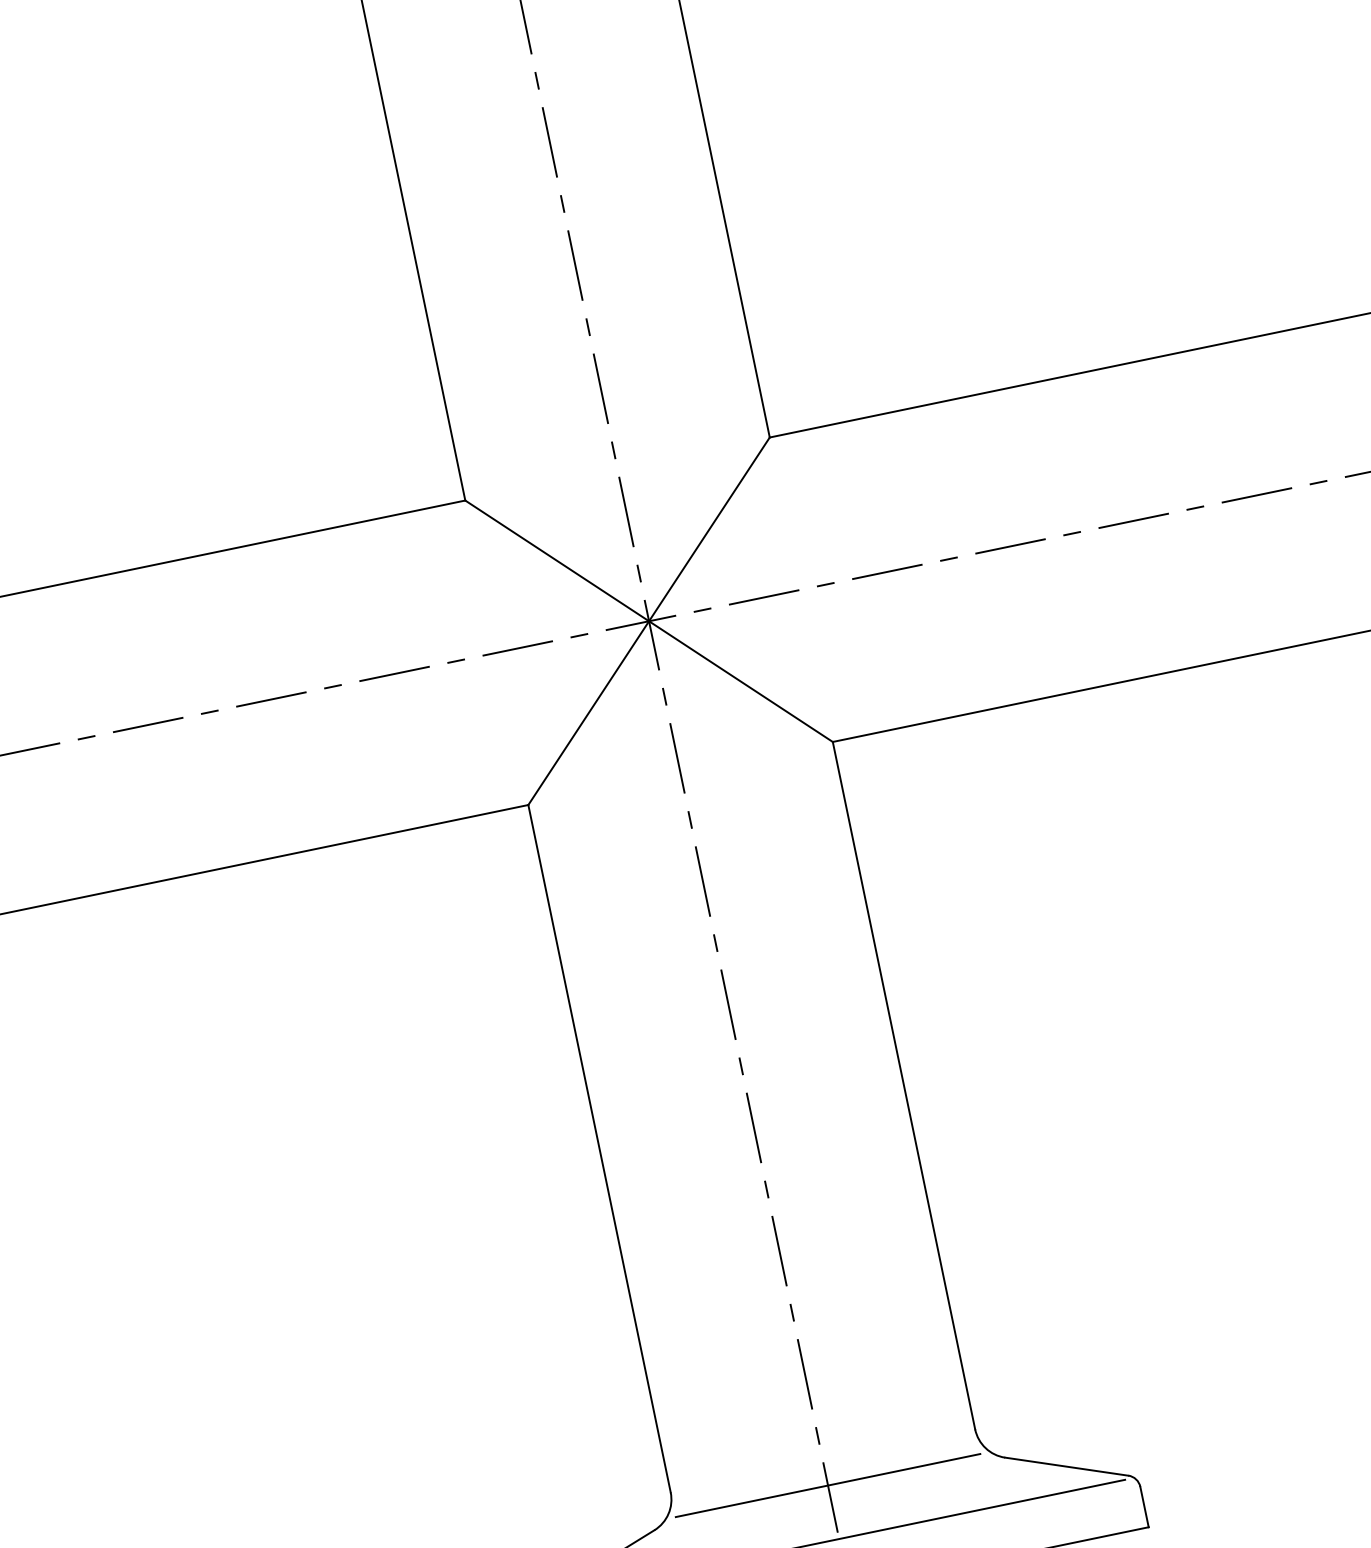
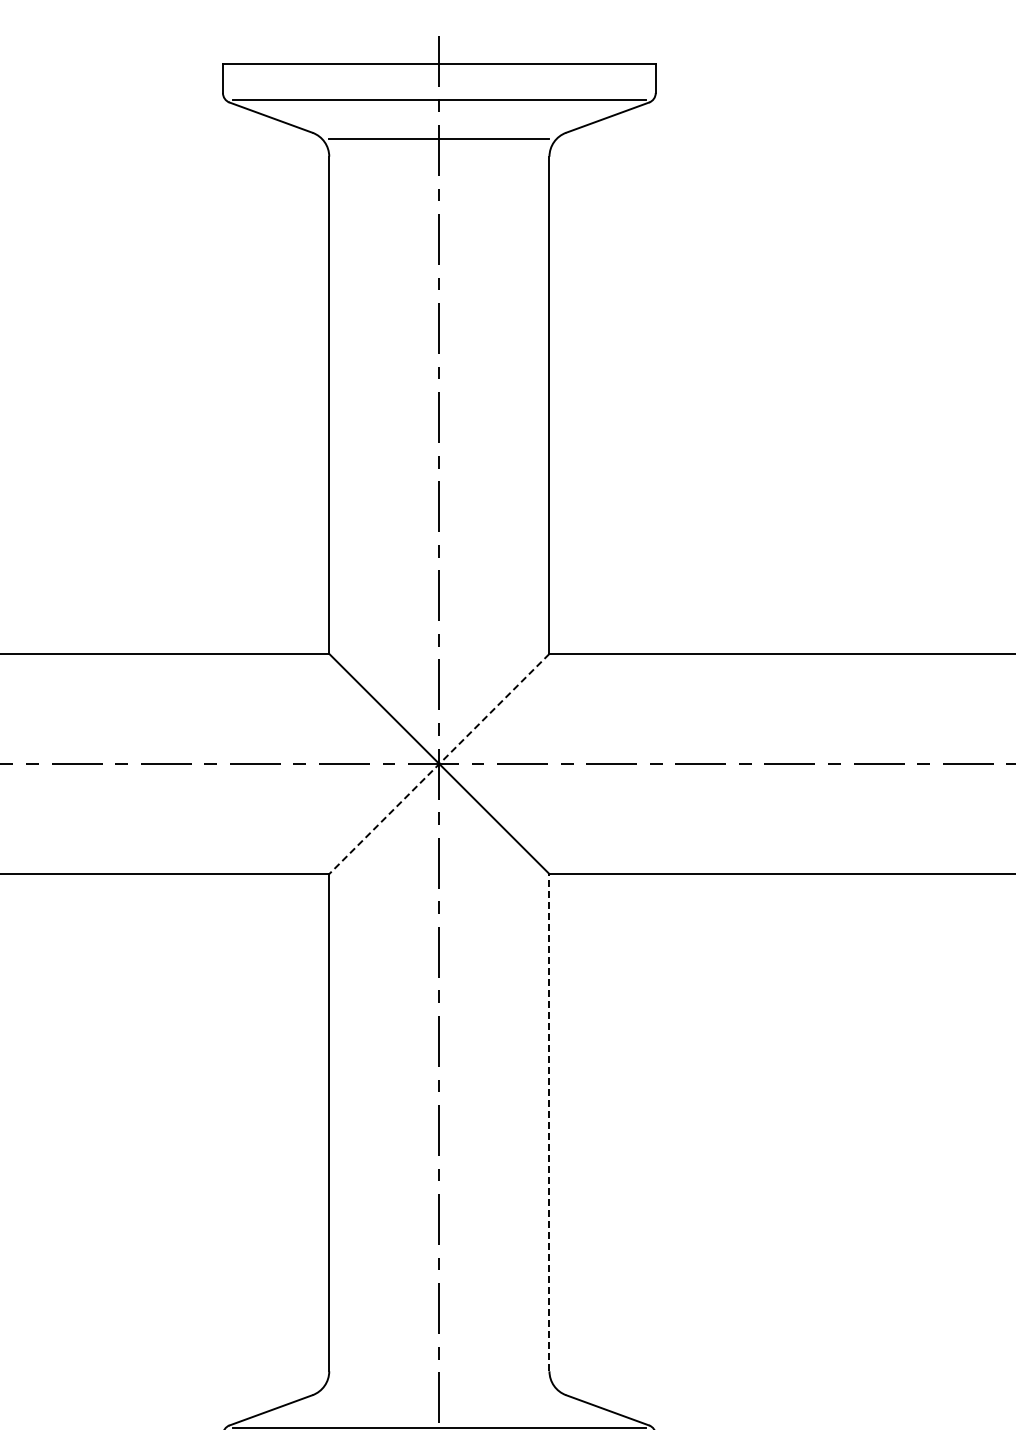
line: (649, 621) -> (439, 764), solid -> dashed
line: (903, 1085) -> (549, 1122), solid -> dashed
line: (828, 1486) -> (439, 1389), removed

